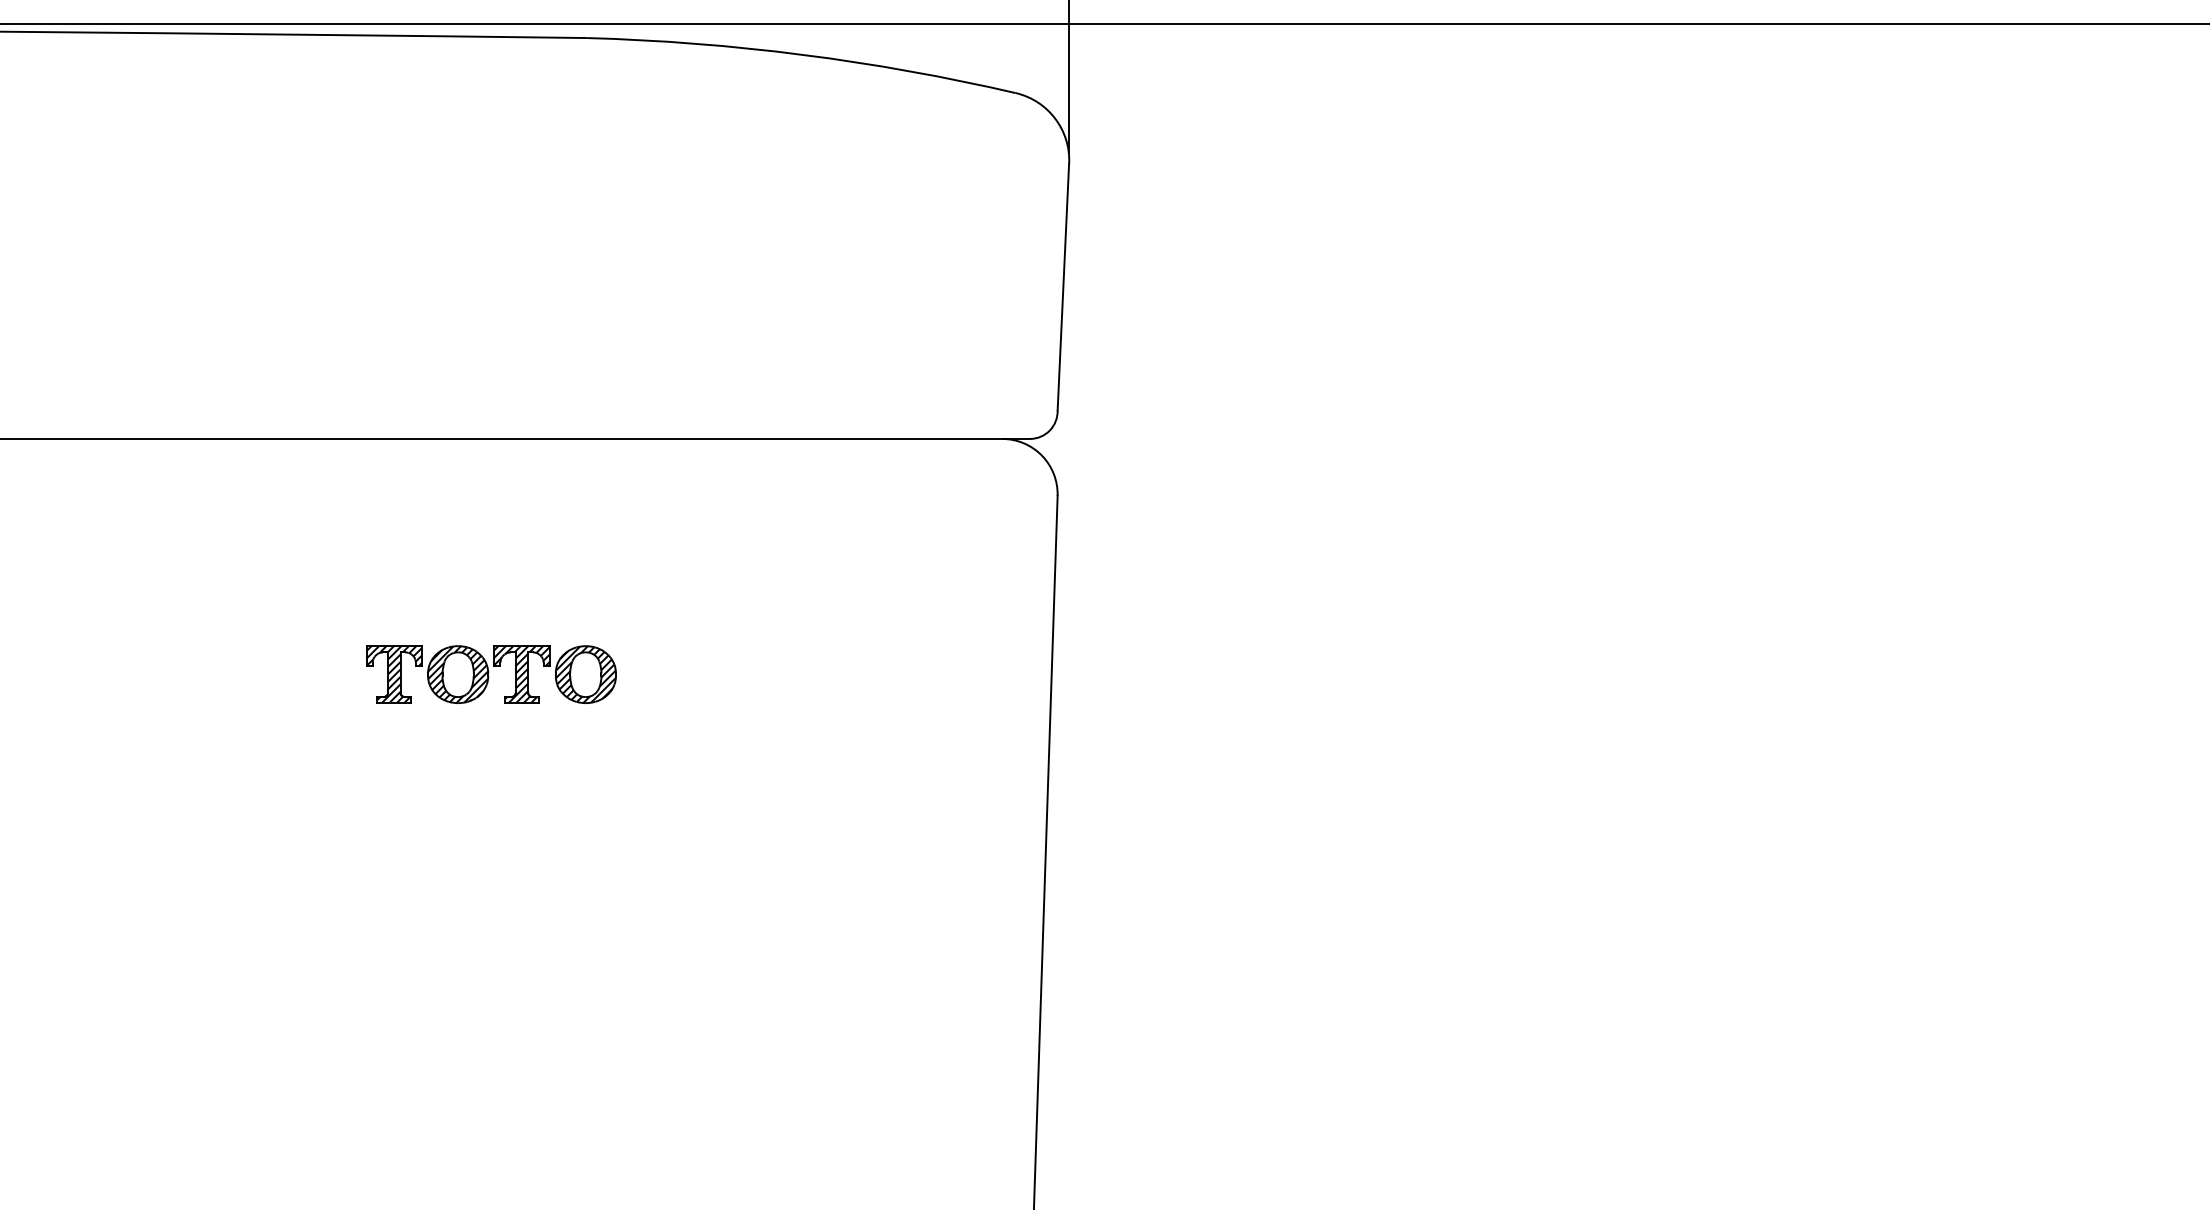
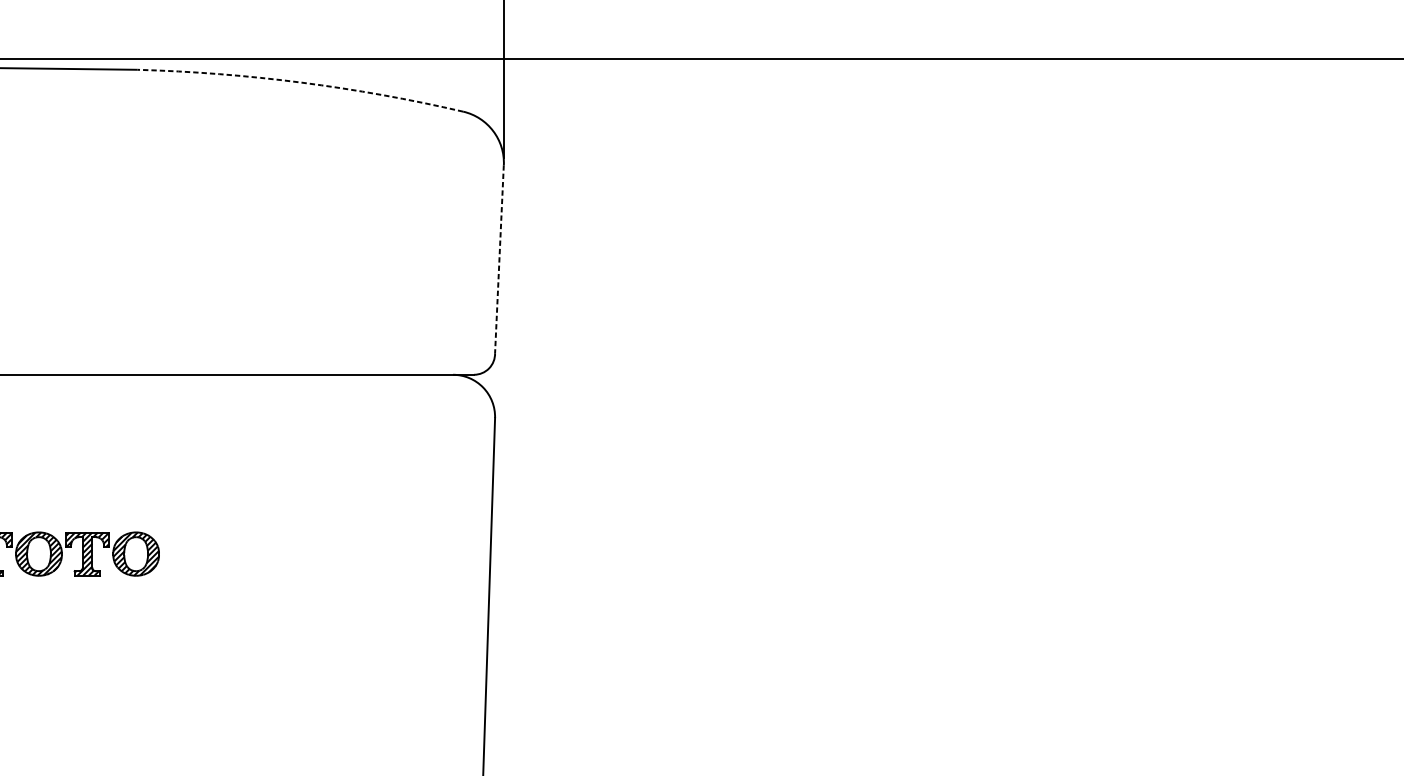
arc: (803, 54) -> (301, 82), solid -> dashed
line: (1063, 287) -> (499, 259), solid -> dashed

